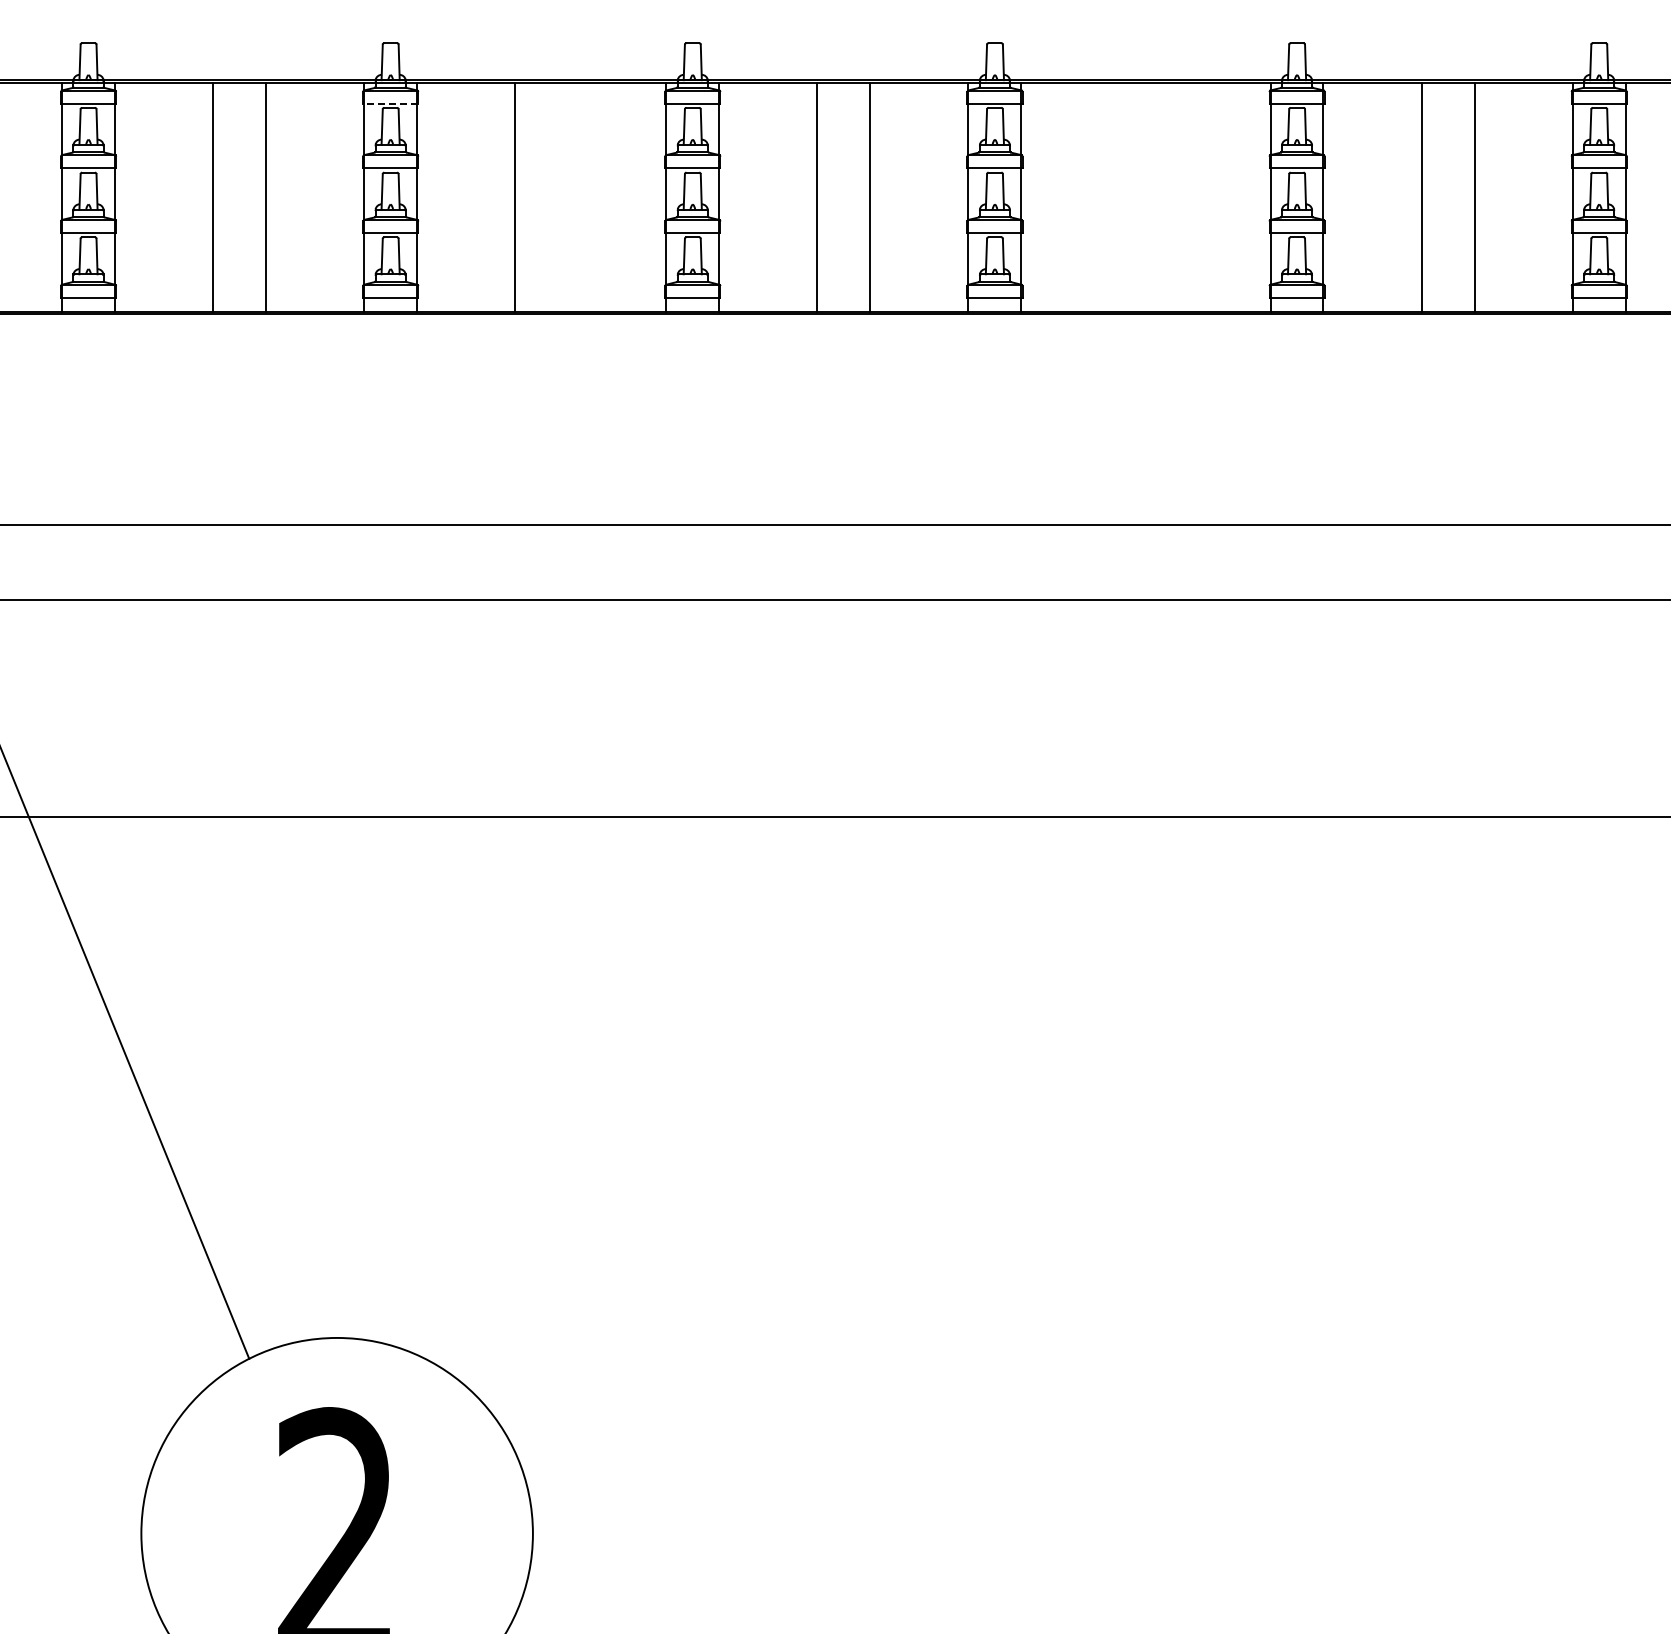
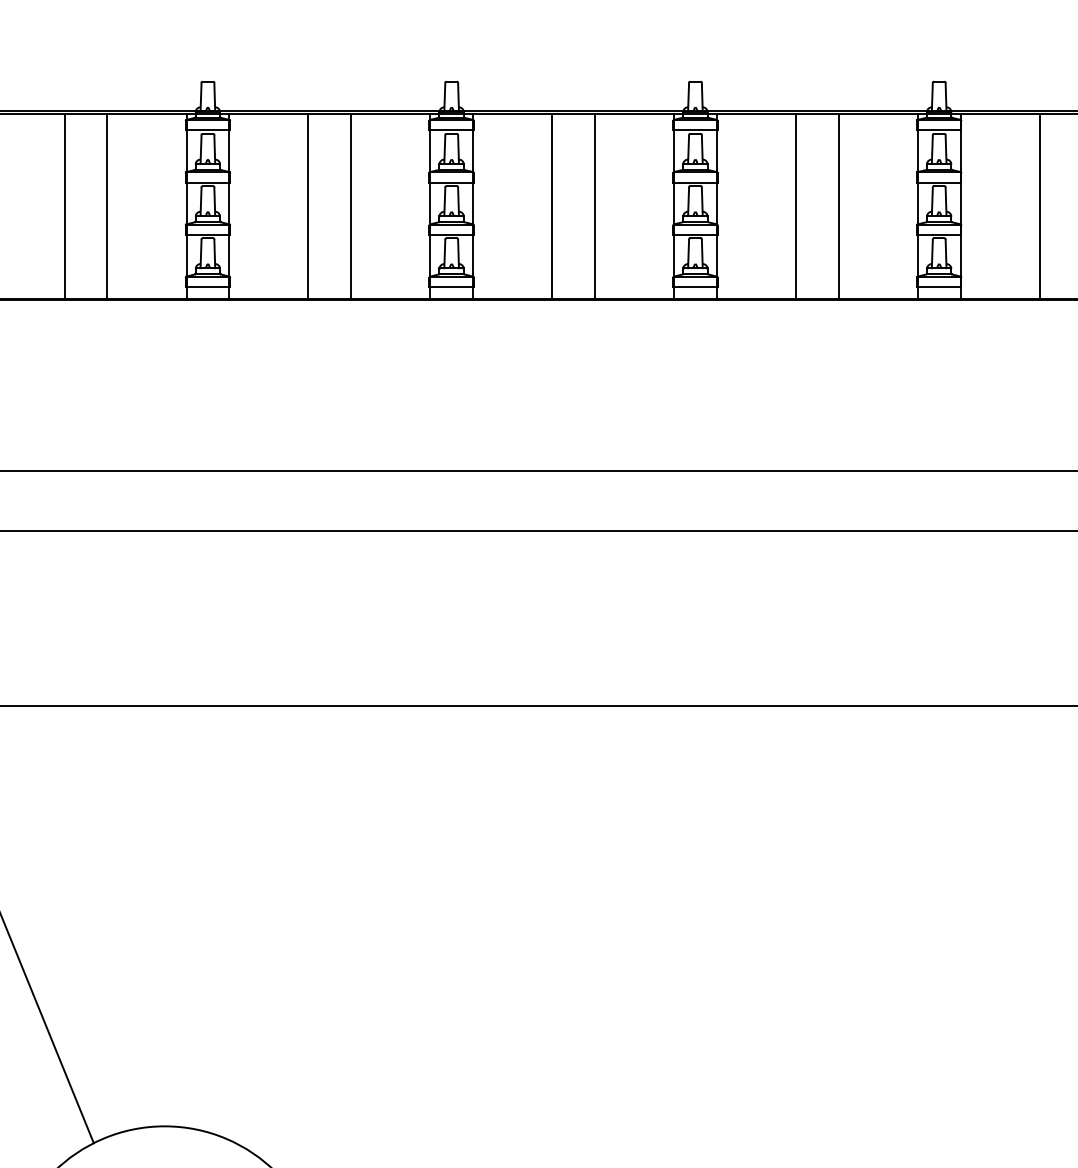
line: (390, 103) -> (207, 130), dashed -> solid
line: (568, 197) -> (351, 206), added
line: (1119, 197) -> (795, 206), added
line: (1172, 197) -> (838, 206), added

